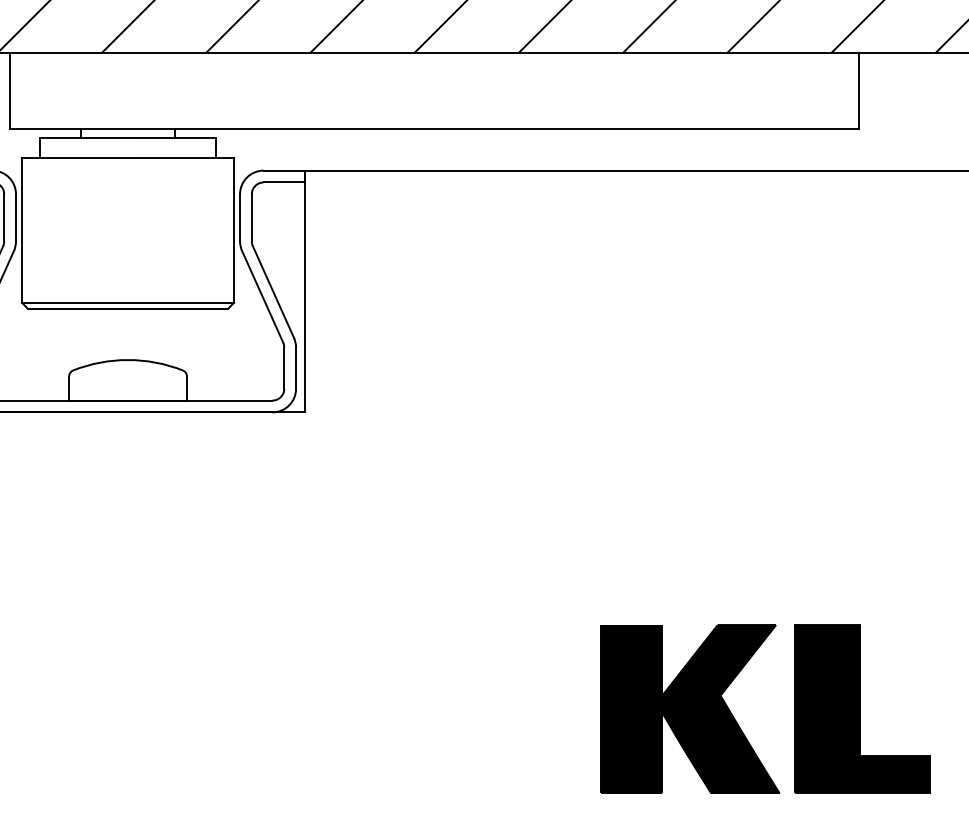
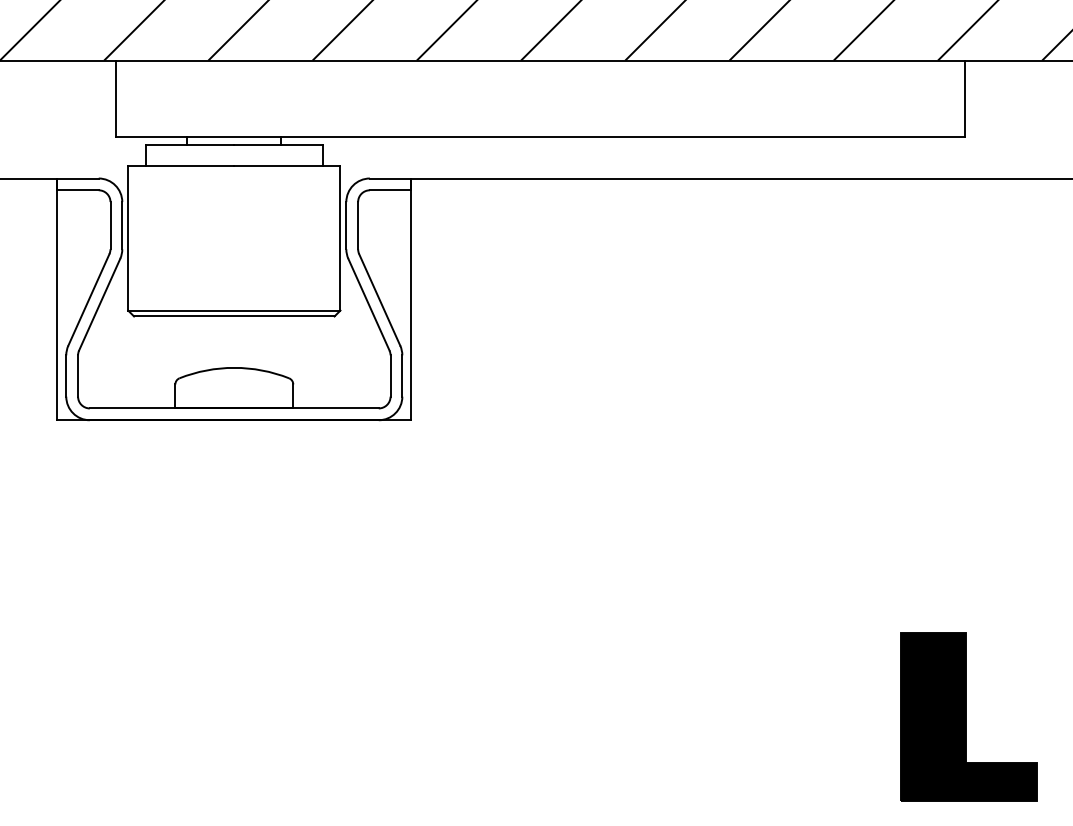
part: (690, 708) -> (796, 716), removed

